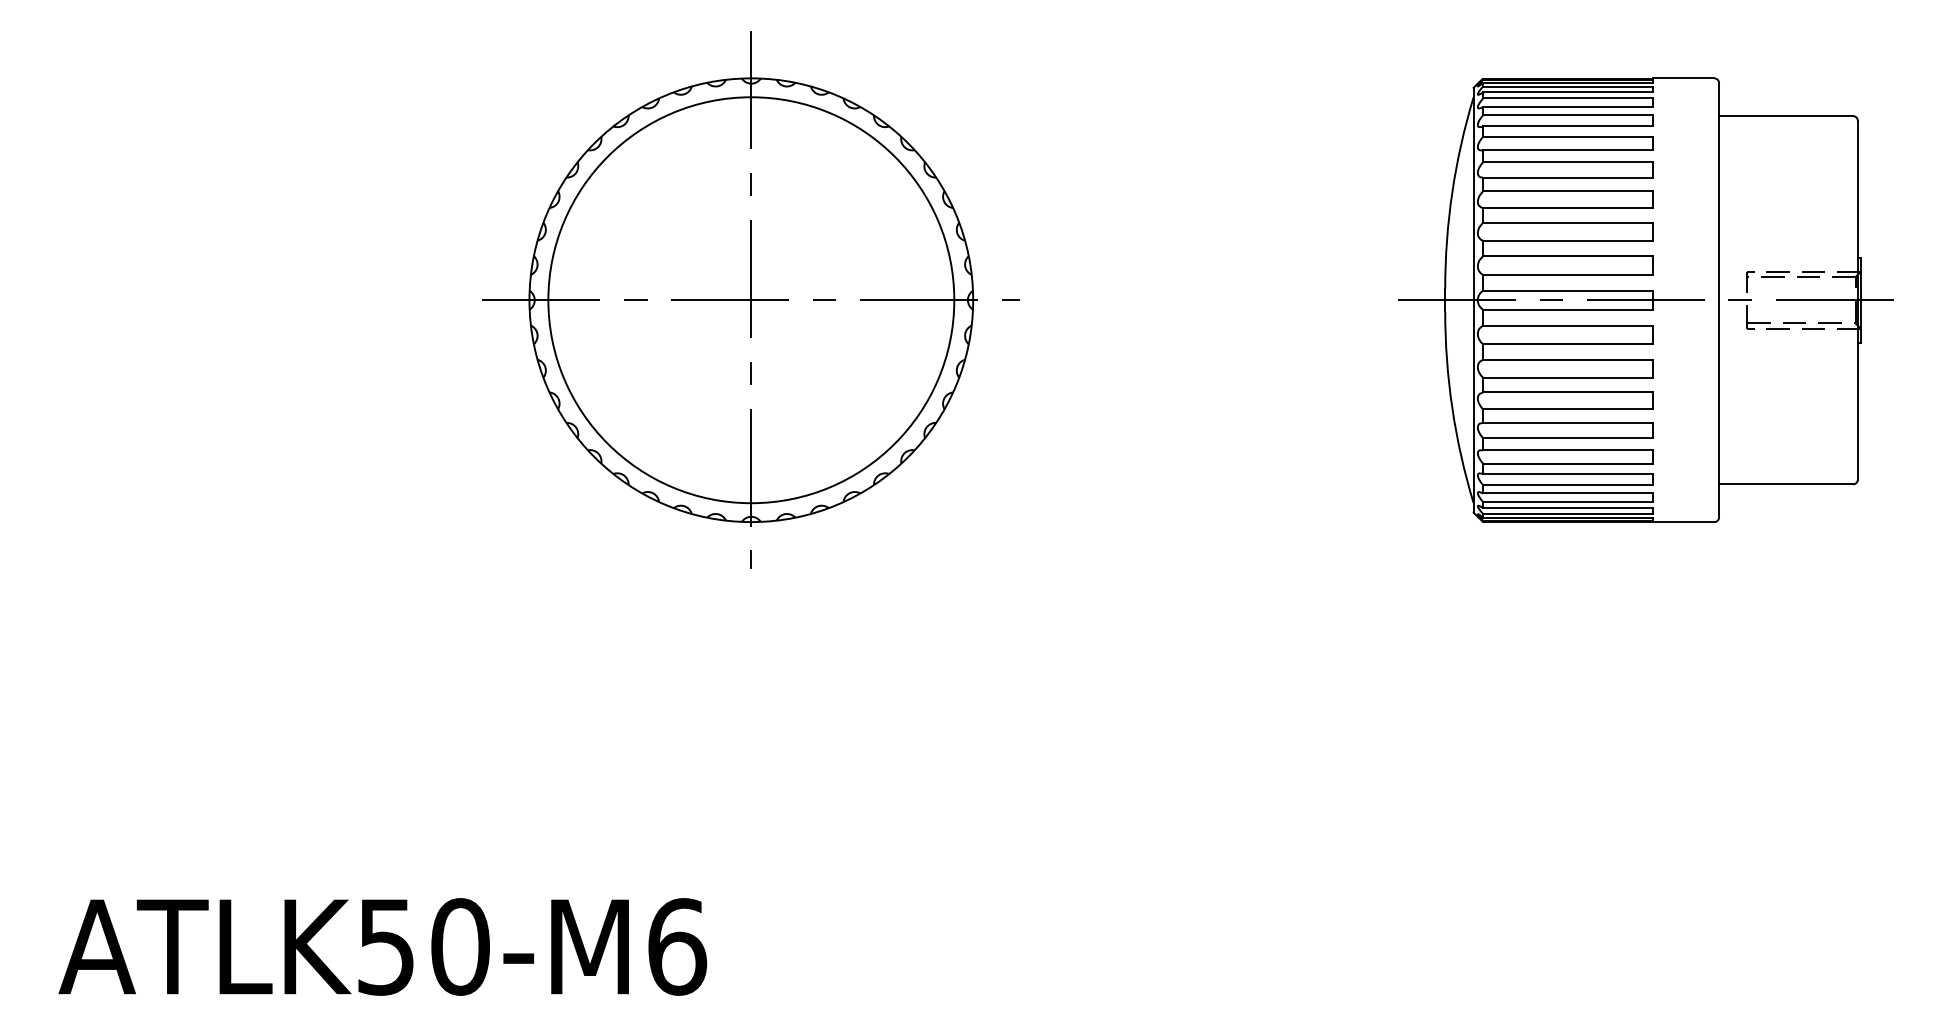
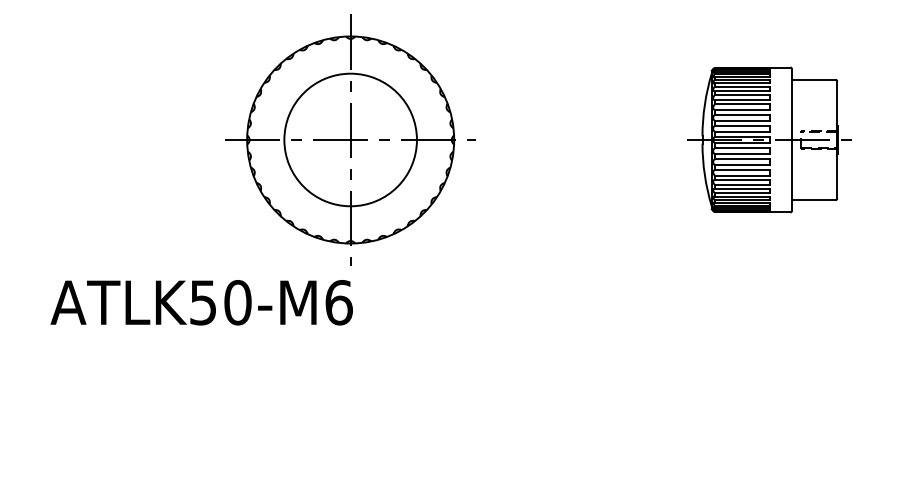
circle: (750, 299) -> (350, 139), size x0.7
part: (1644, 299) -> (767, 139), size x0.7
text: (382, 946) -> (201, 302), moved

